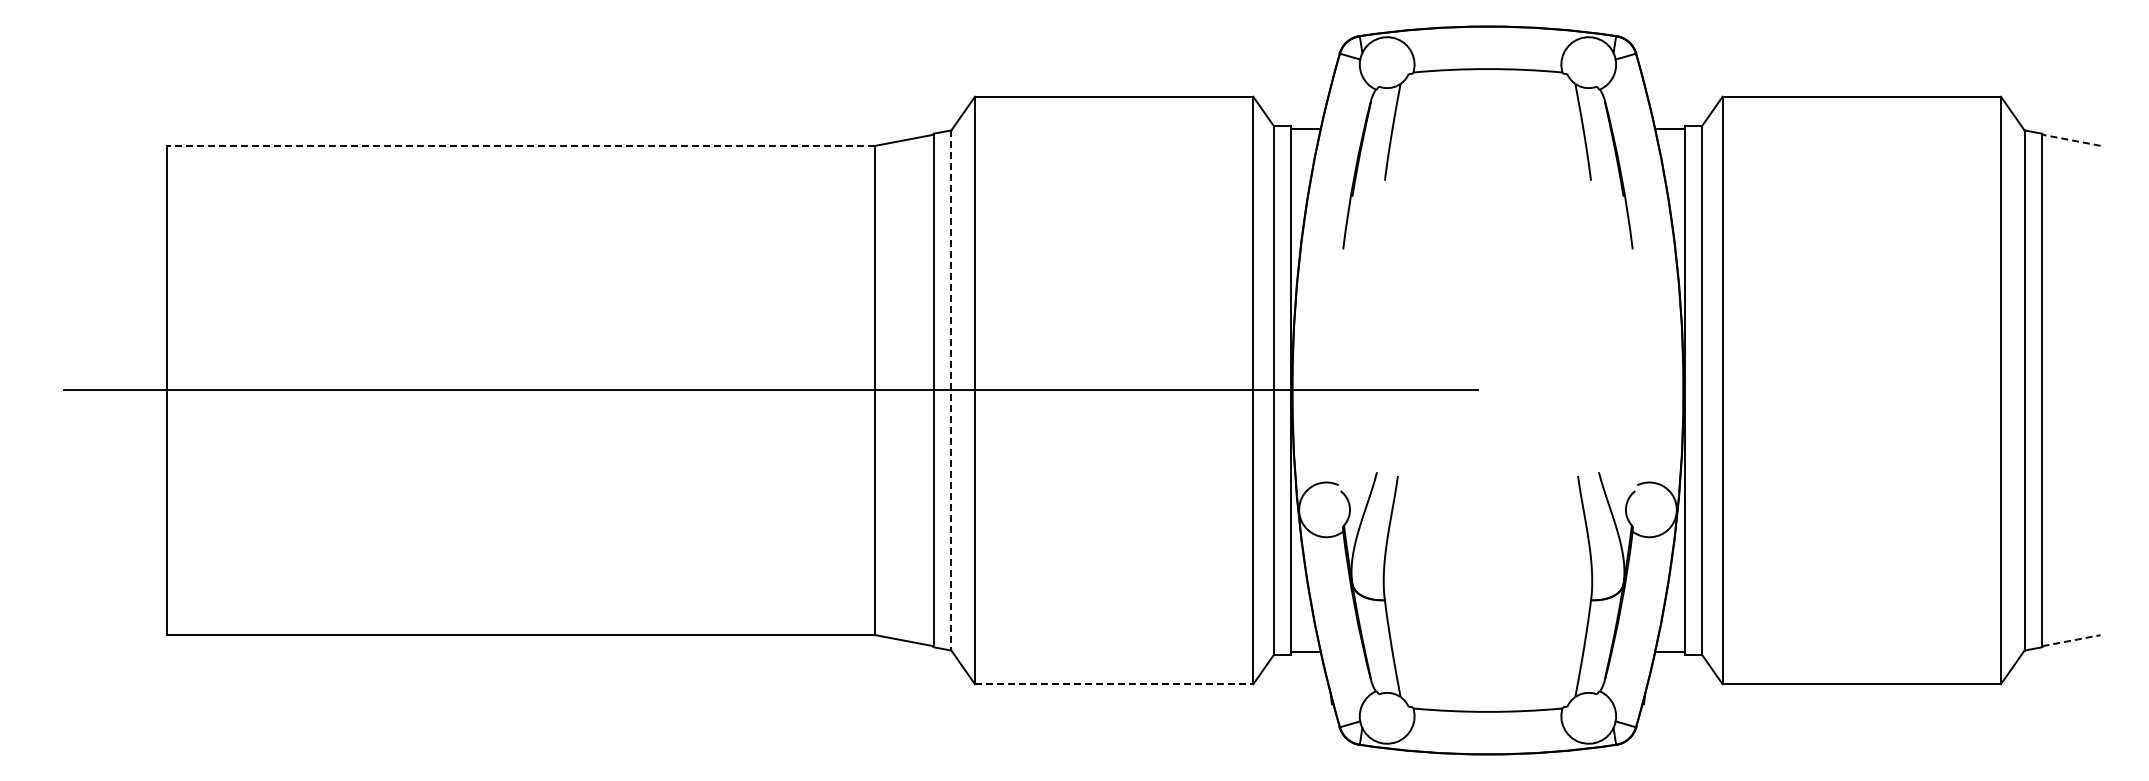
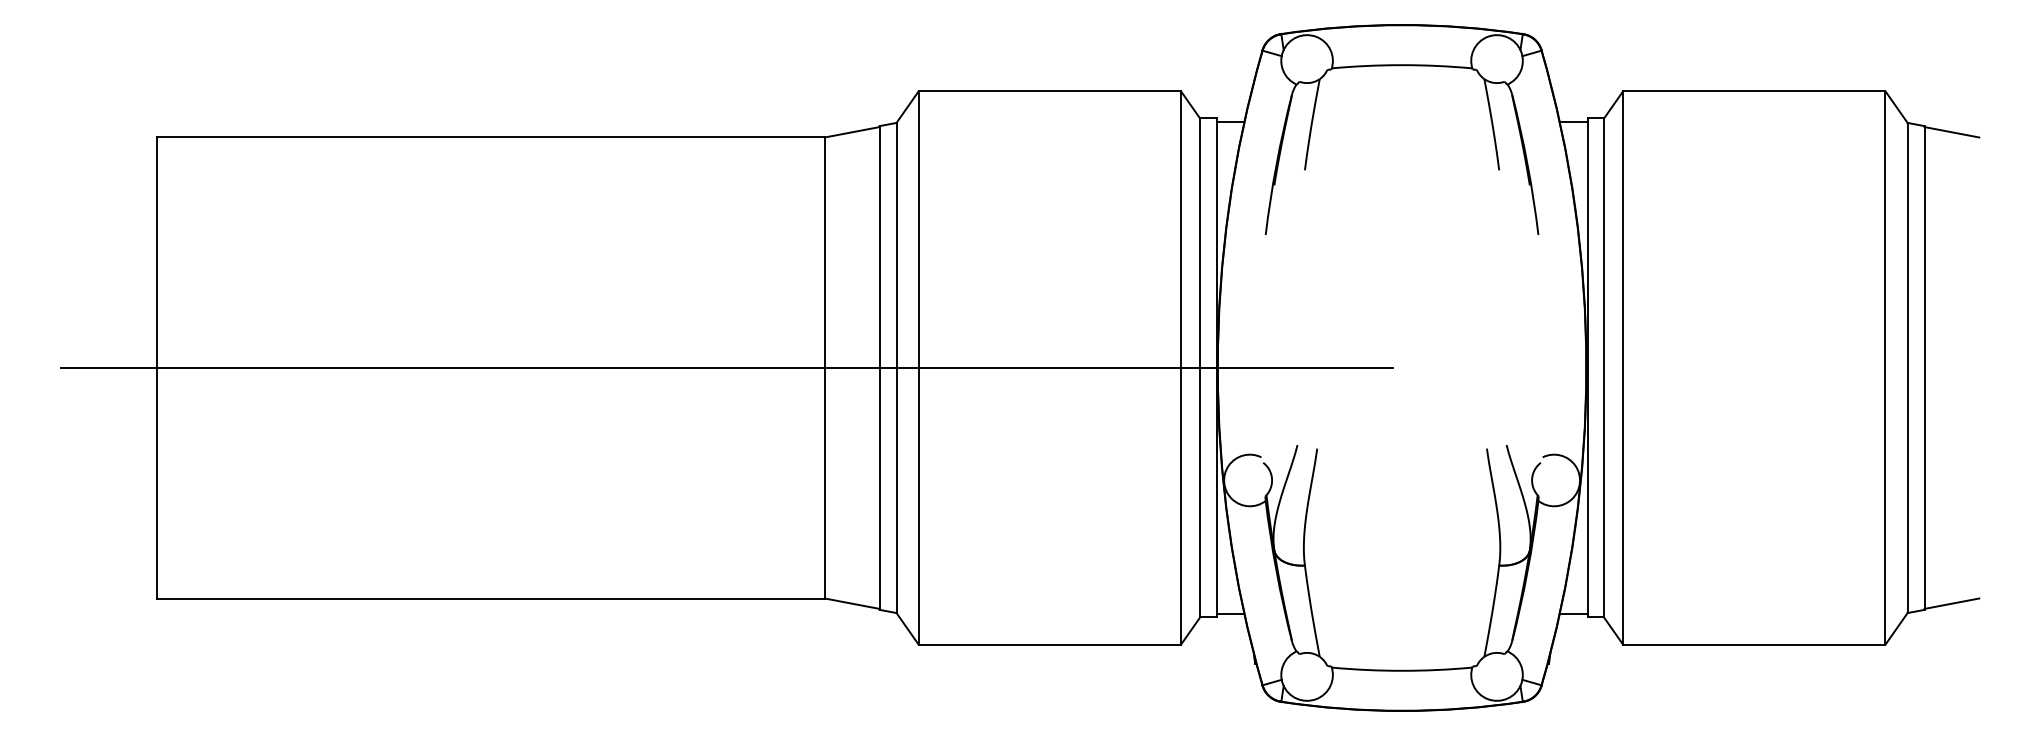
line: (2071, 140) -> (1951, 132), dashed -> solid
line: (520, 145) -> (490, 137), dashed -> solid
line: (951, 390) -> (896, 368), dashed -> solid
line: (2071, 640) -> (1951, 603), dashed -> solid
line: (1114, 684) -> (1050, 645), dashed -> solid

